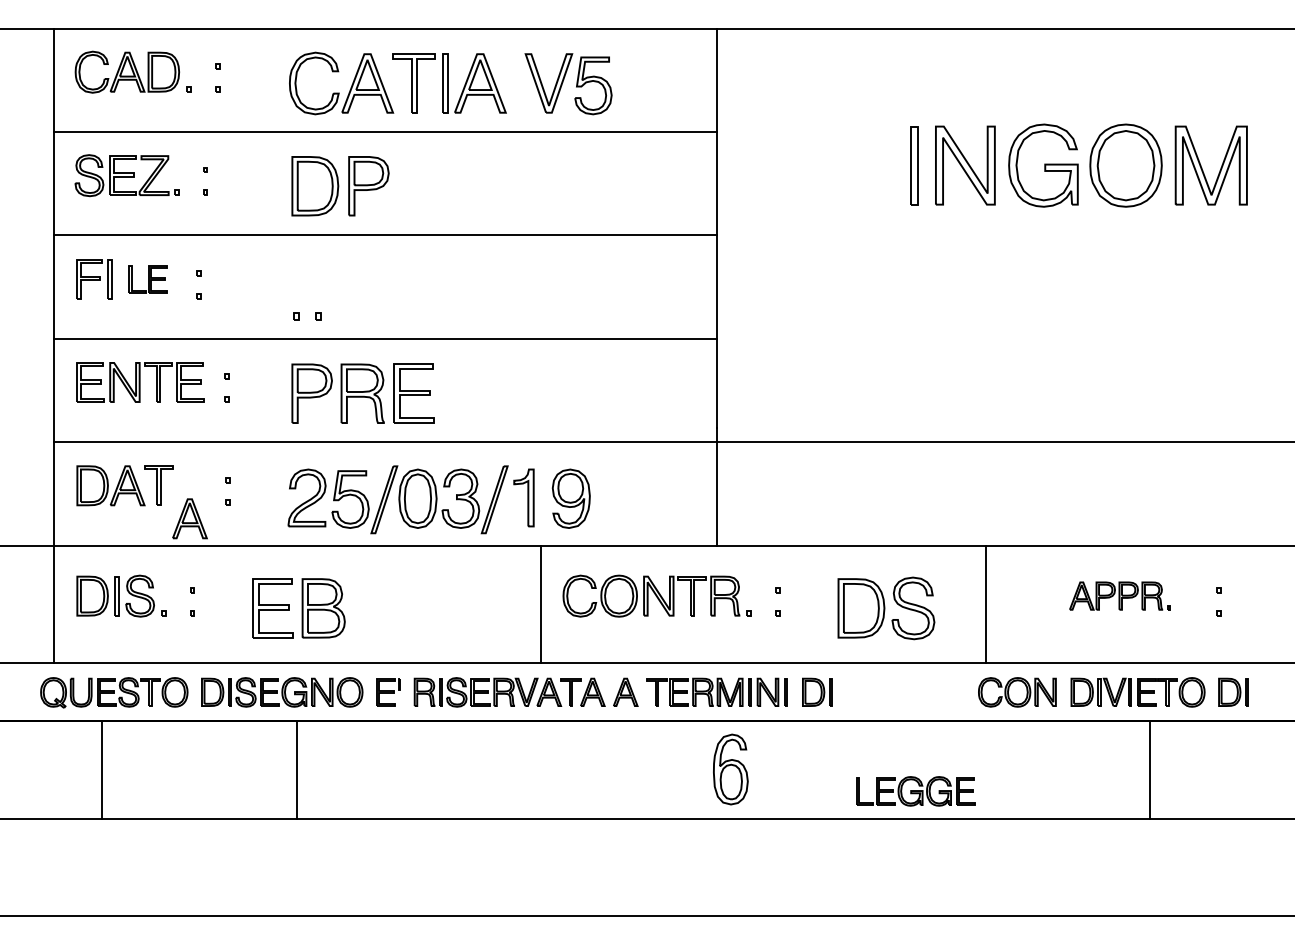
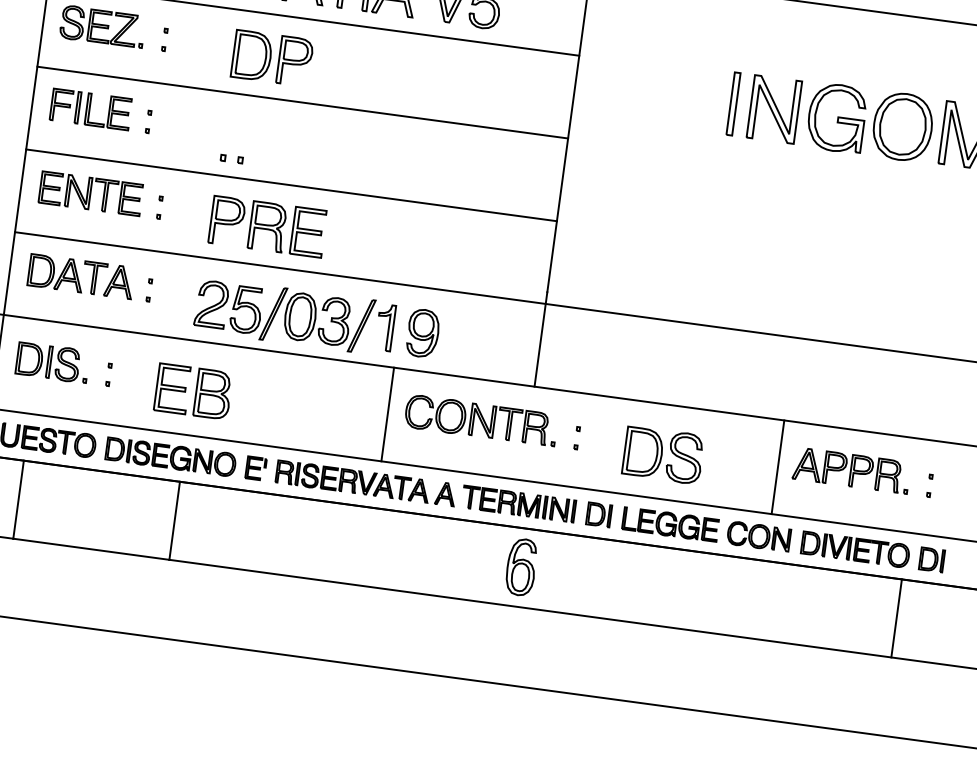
part: (147, 279) -> (107, 112), size x1.43
part: (189, 518) -> (119, 281), moved
part: (1119, 595) -> (851, 470), size x1.43
line: (986, 603) -> (778, 466), moved
line: (1149, 769) -> (896, 617), moved
part: (915, 791) -> (670, 524), moved

